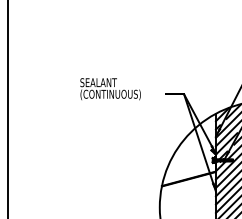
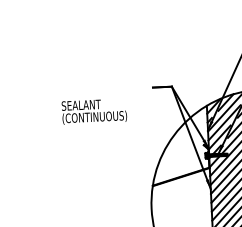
text: (110, 89) -> (94, 111), moved

